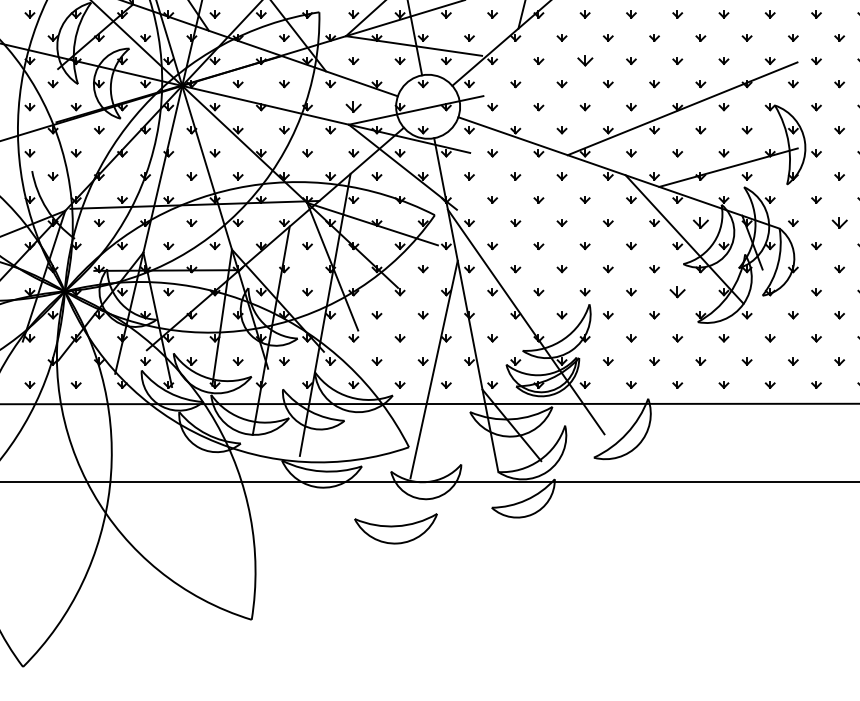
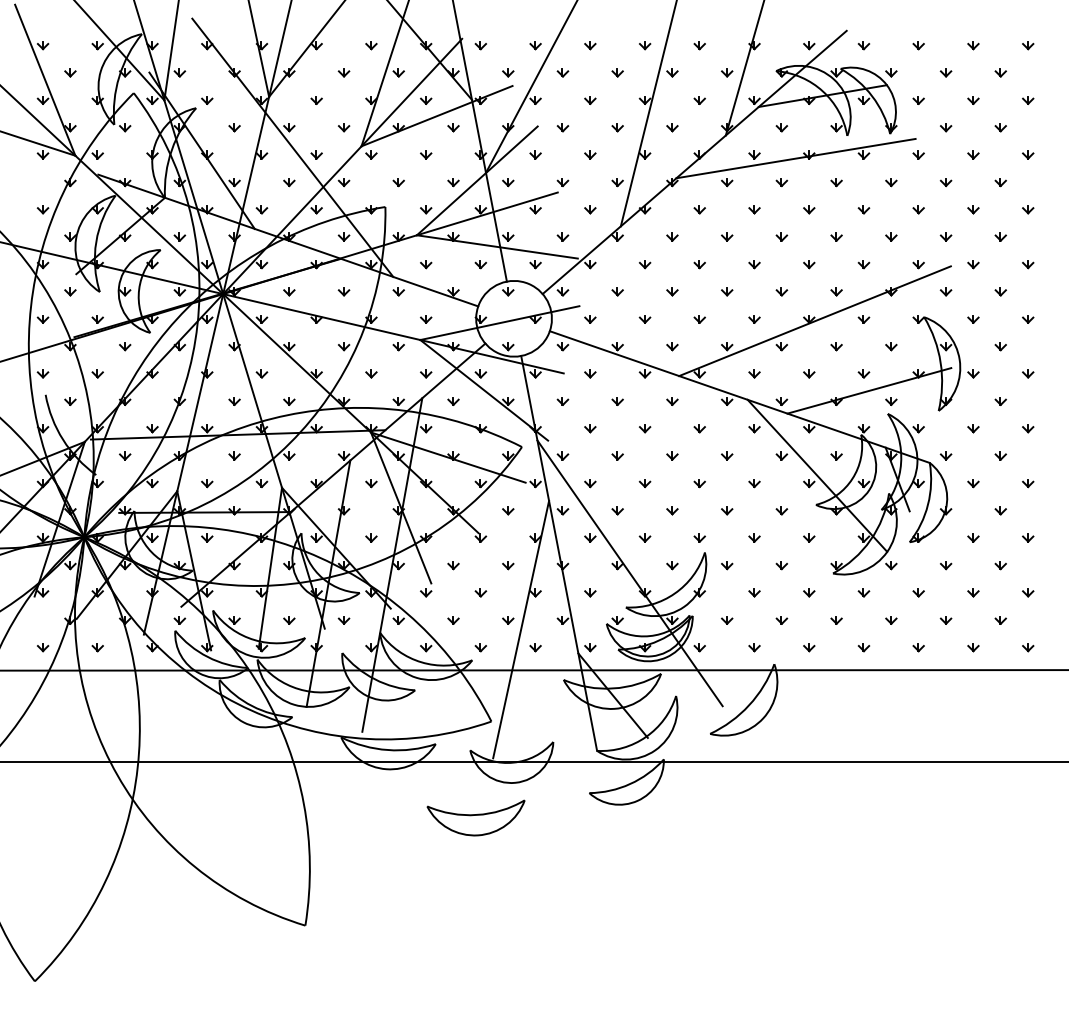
part: (584, 60) -> (699, 264), size x0.62
part: (354, 107) -> (426, 319), size x0.62
part: (700, 222) -> (836, 455), size x0.62
part: (839, 222) -> (1000, 455), size x0.62
part: (677, 291) -> (809, 537), size x0.62

